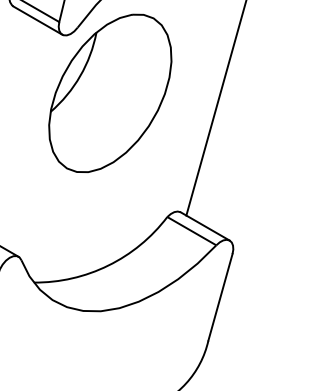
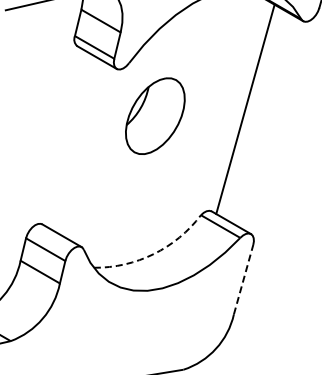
part: (110, 93) -> (155, 116), size x0.6
arc: (108, 266) -> (153, 254), solid -> dashed
line: (220, 297) -> (243, 279), solid -> dashed

